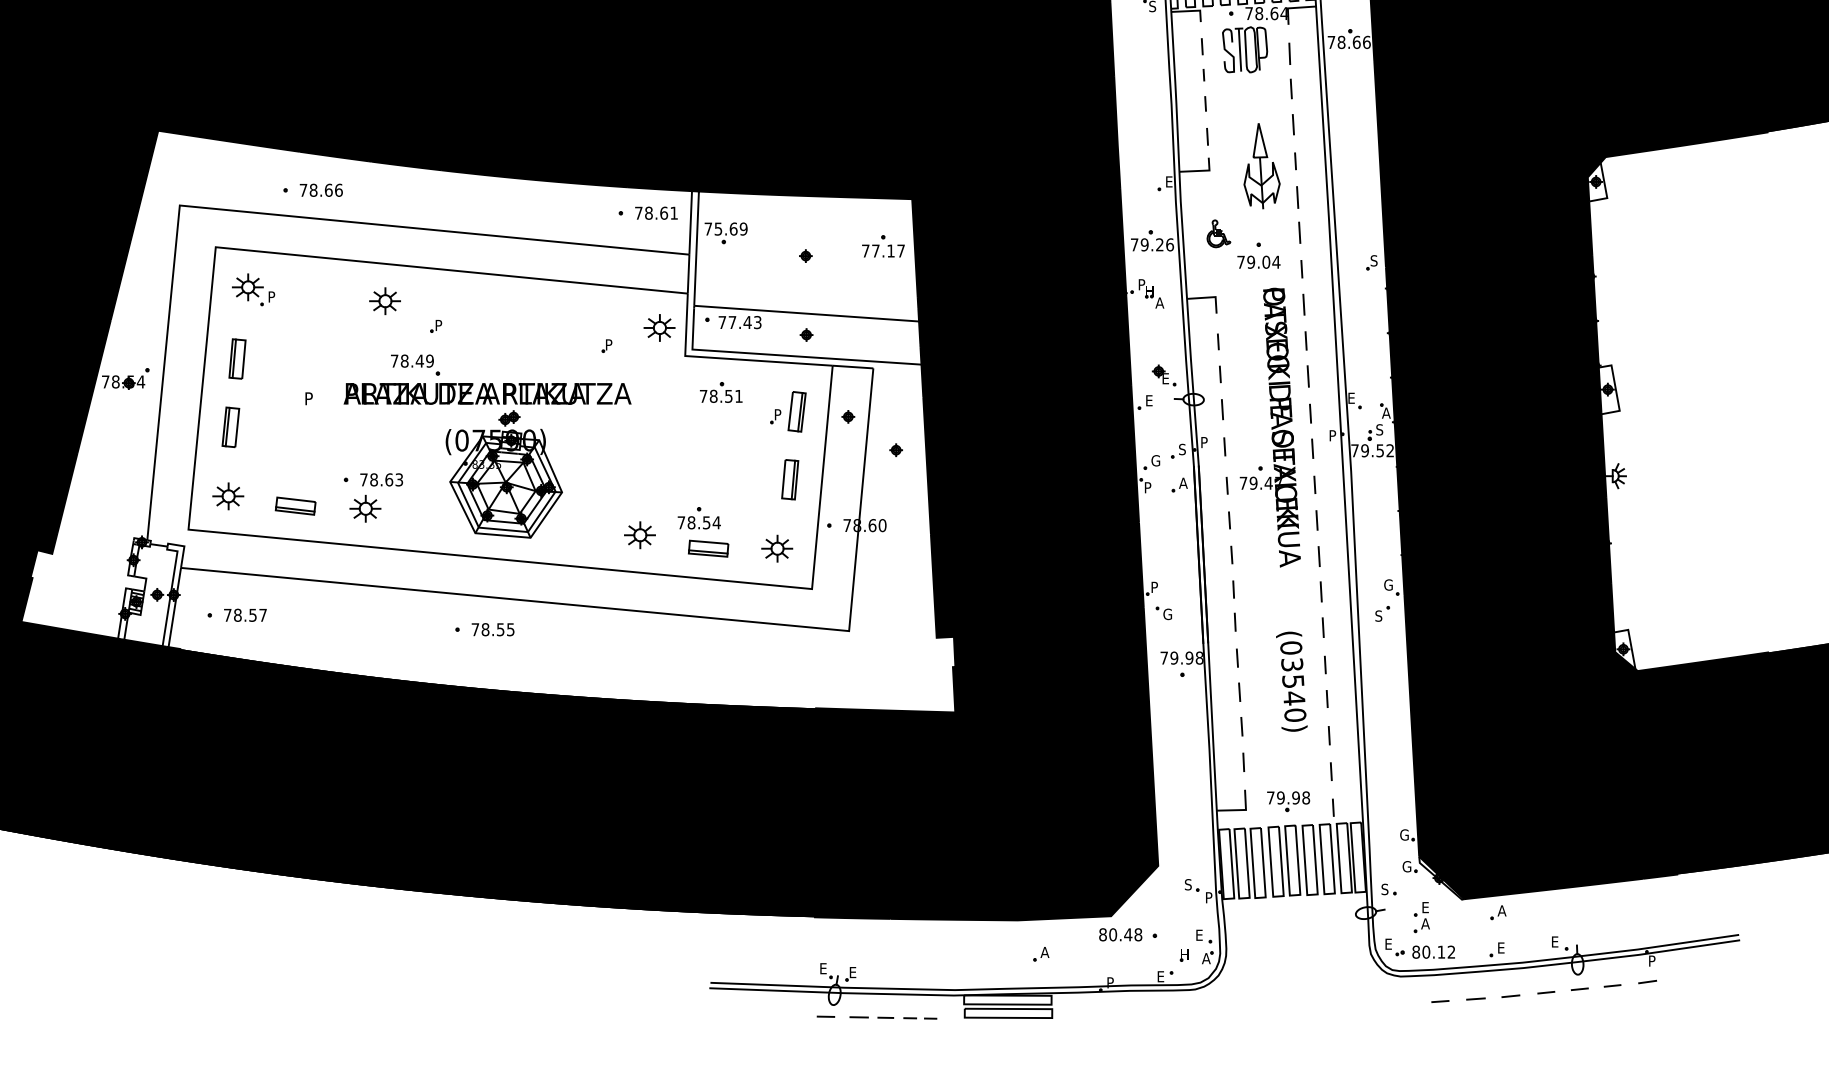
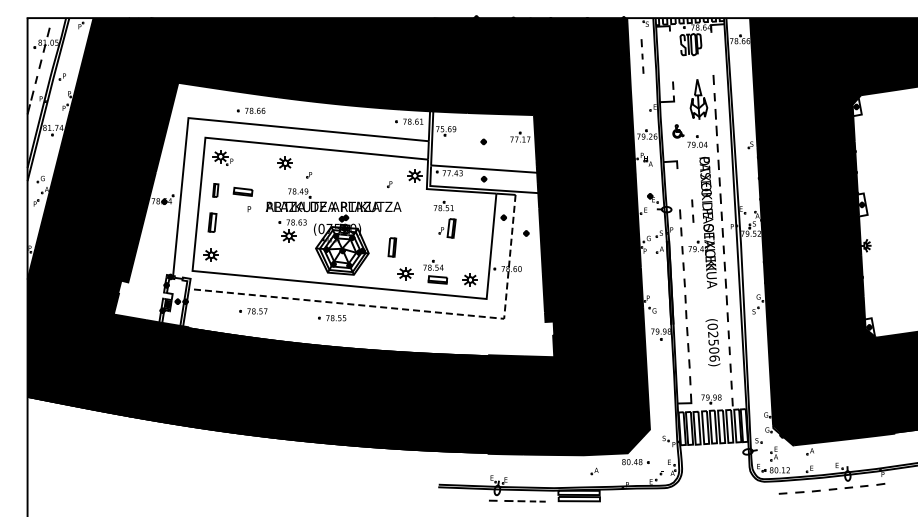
part: (1290, 70) -> (712, 54), removed
part: (1203, 74) -> (642, 56), moved
line: (1218, 350) -> (692, 207), moved
part: (237, 359) -> (215, 190), size x0.7
part: (788, 412) -> (447, 228), moved
part: (790, 479) -> (392, 247), moved
part: (372, 496) -> (292, 230), moved
part: (294, 505) -> (242, 191), moved
line: (646, 611) -> (408, 309), solid -> dashed
part: (237, 615) -> (253, 311), moved
text: (1292, 689) -> (713, 346), (03540) -> (02506)

